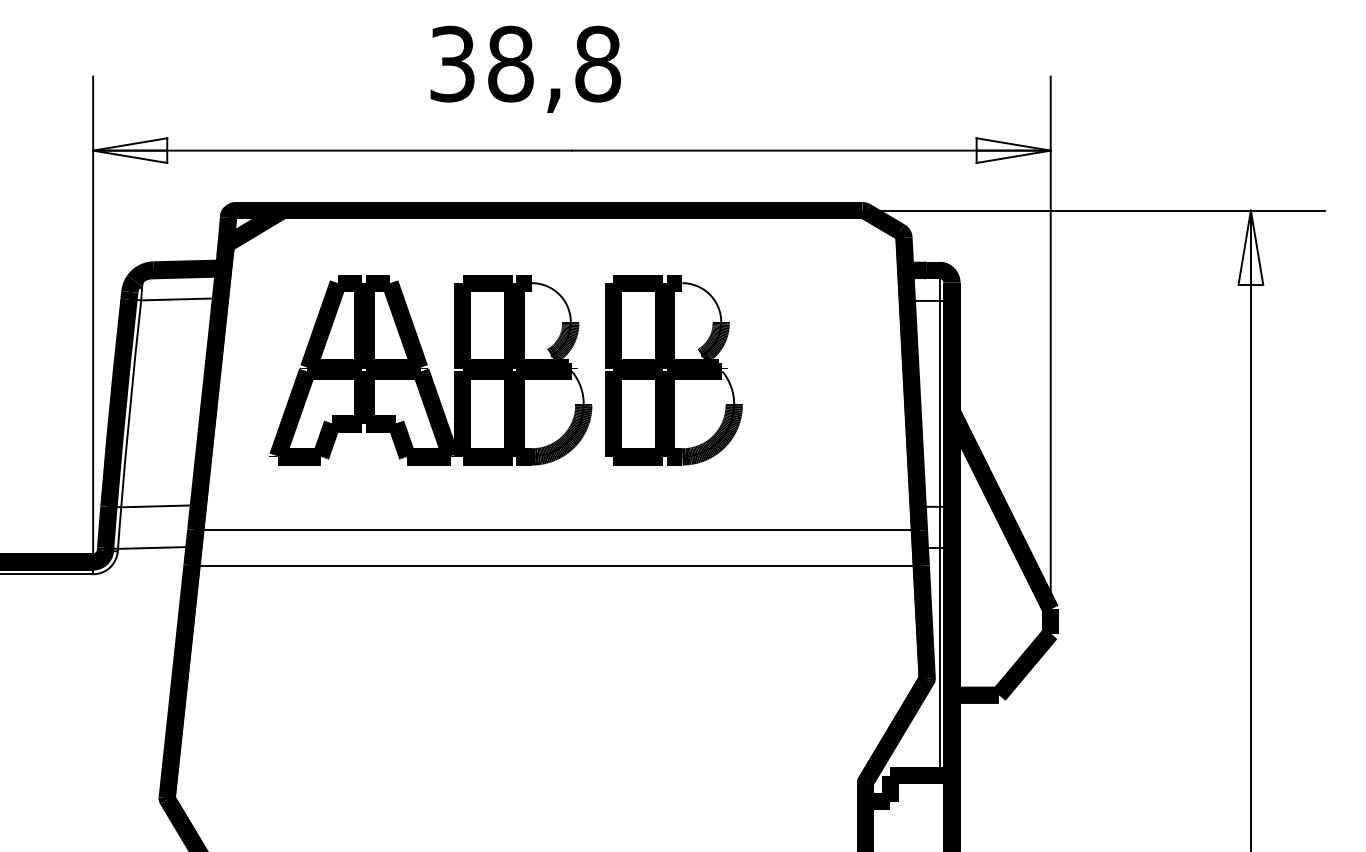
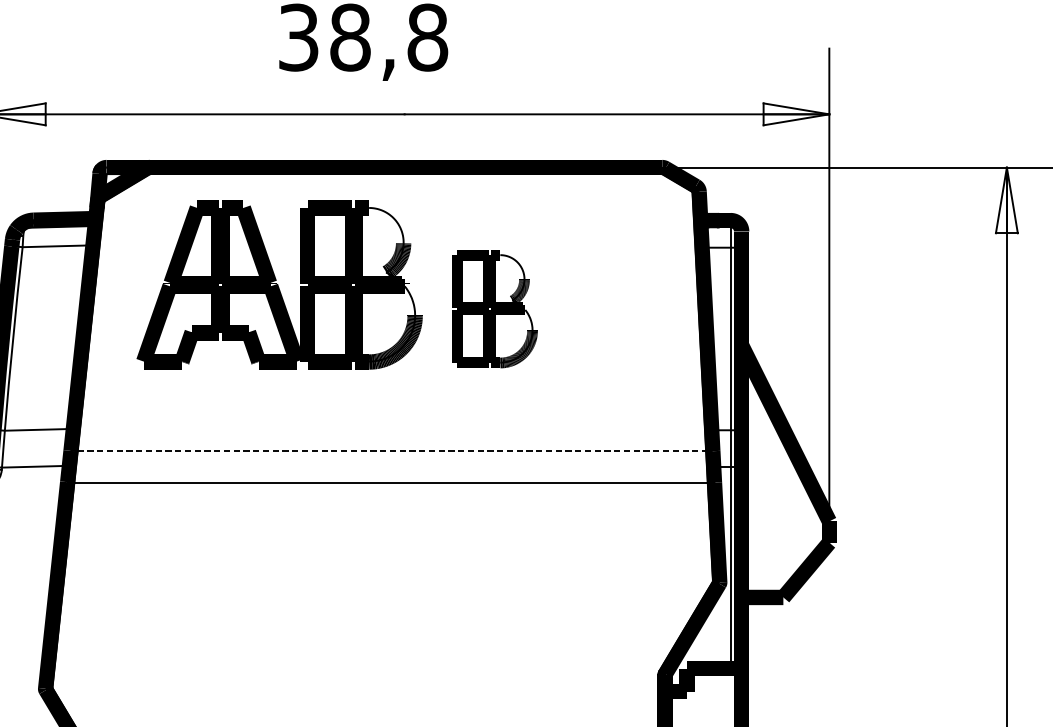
part: (430, 370) -> (279, 285), moved
part: (673, 370) -> (494, 309), size x0.7
line: (558, 530) -> (392, 451), solid -> dashed

